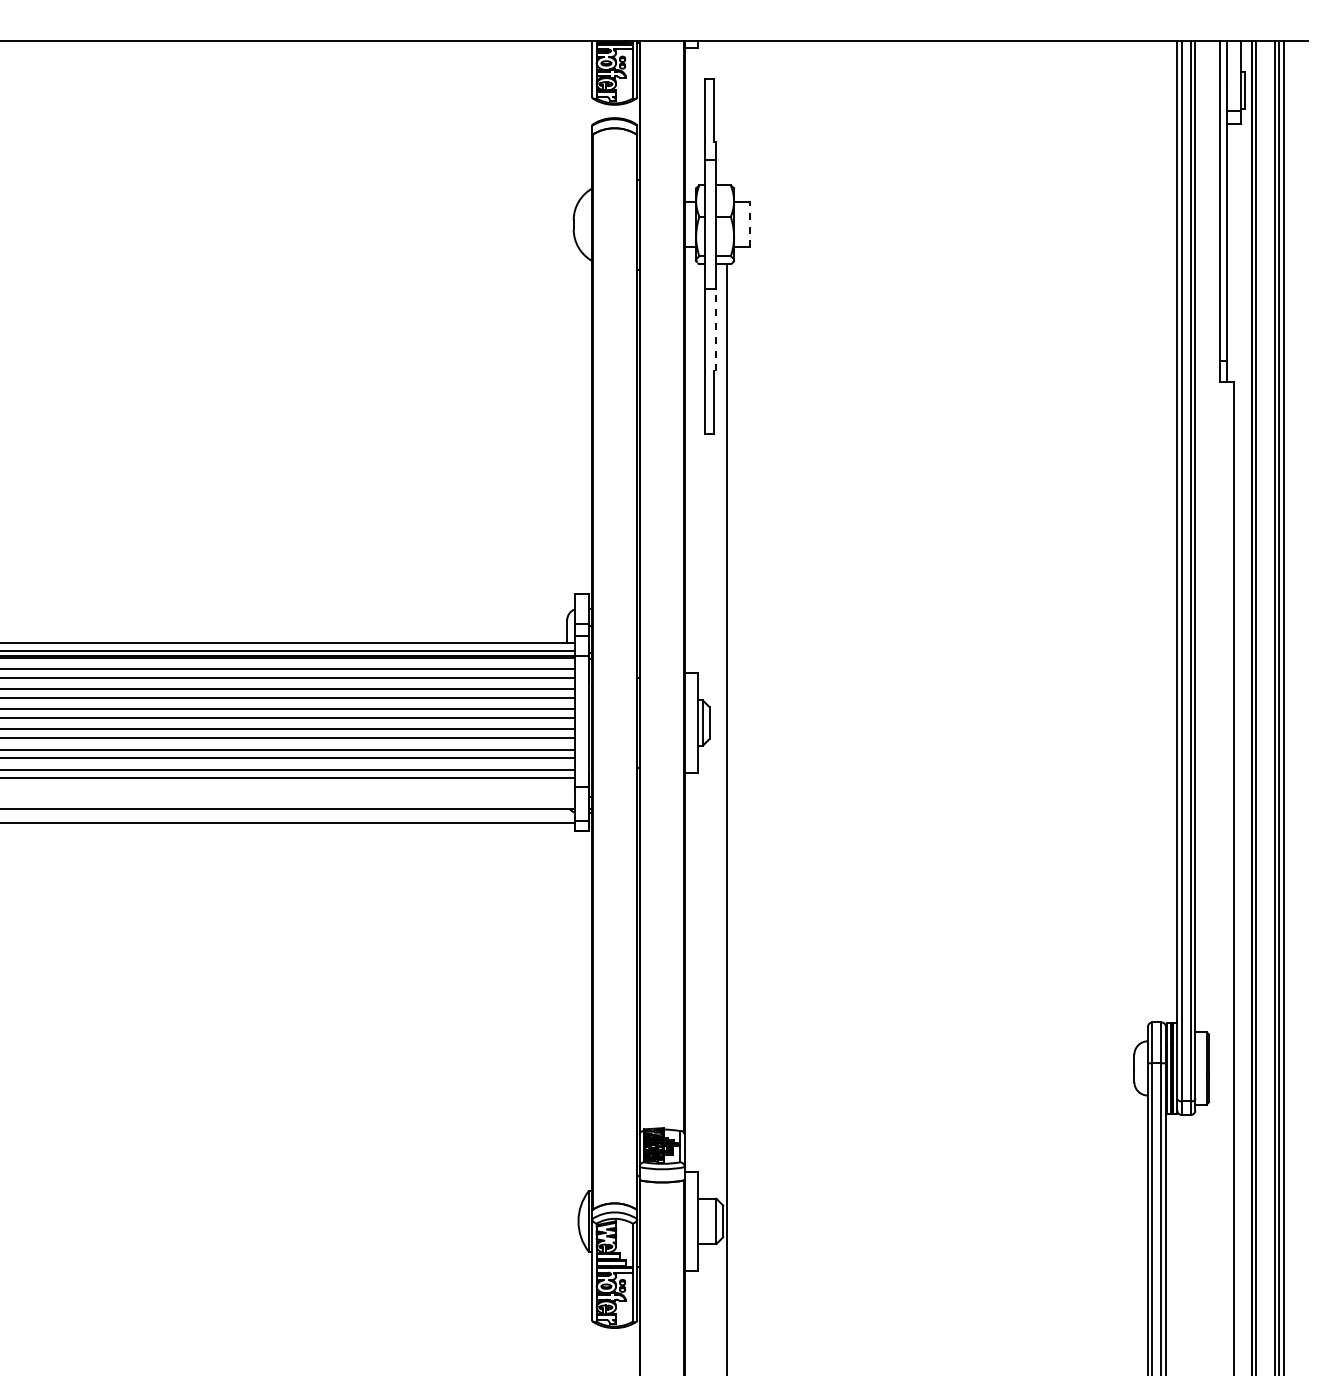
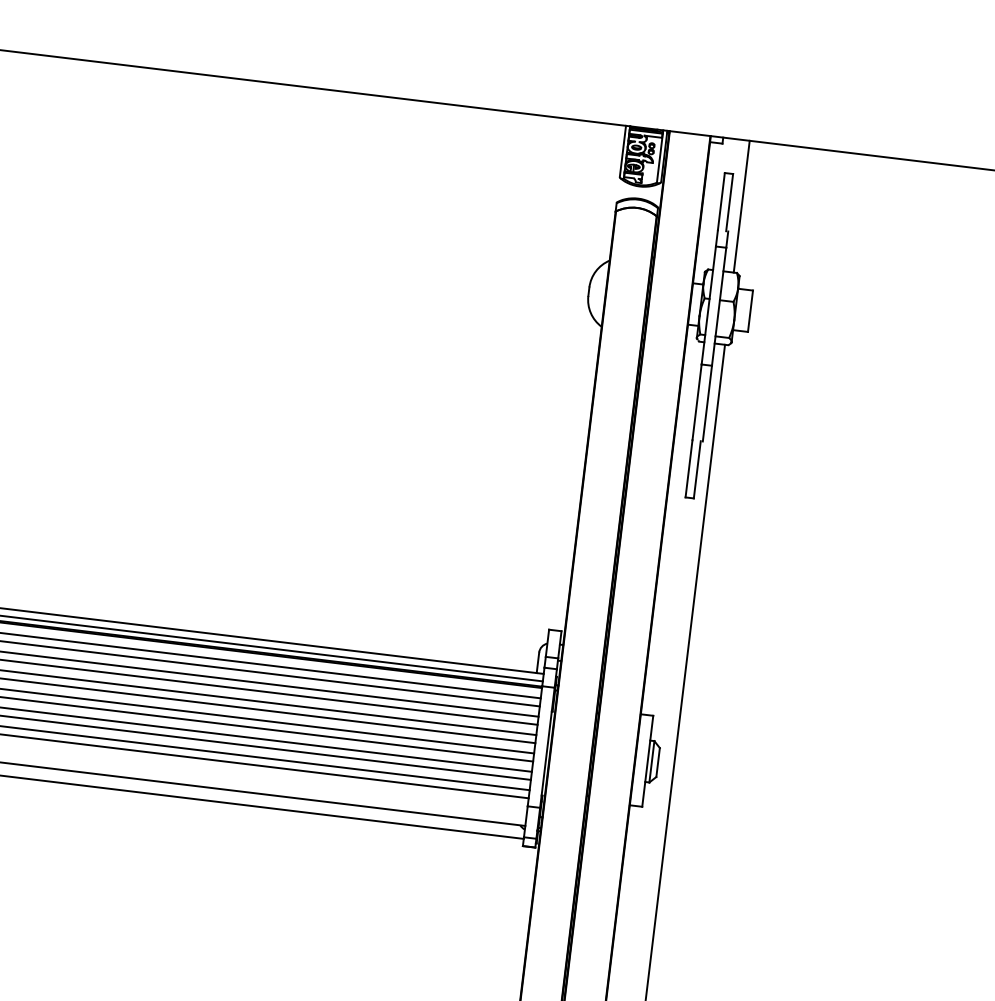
line: (727, 113) -> (741, 206), added
line: (750, 224) -> (750, 310), dashed -> solid
line: (716, 329) -> (707, 403), dashed -> solid

